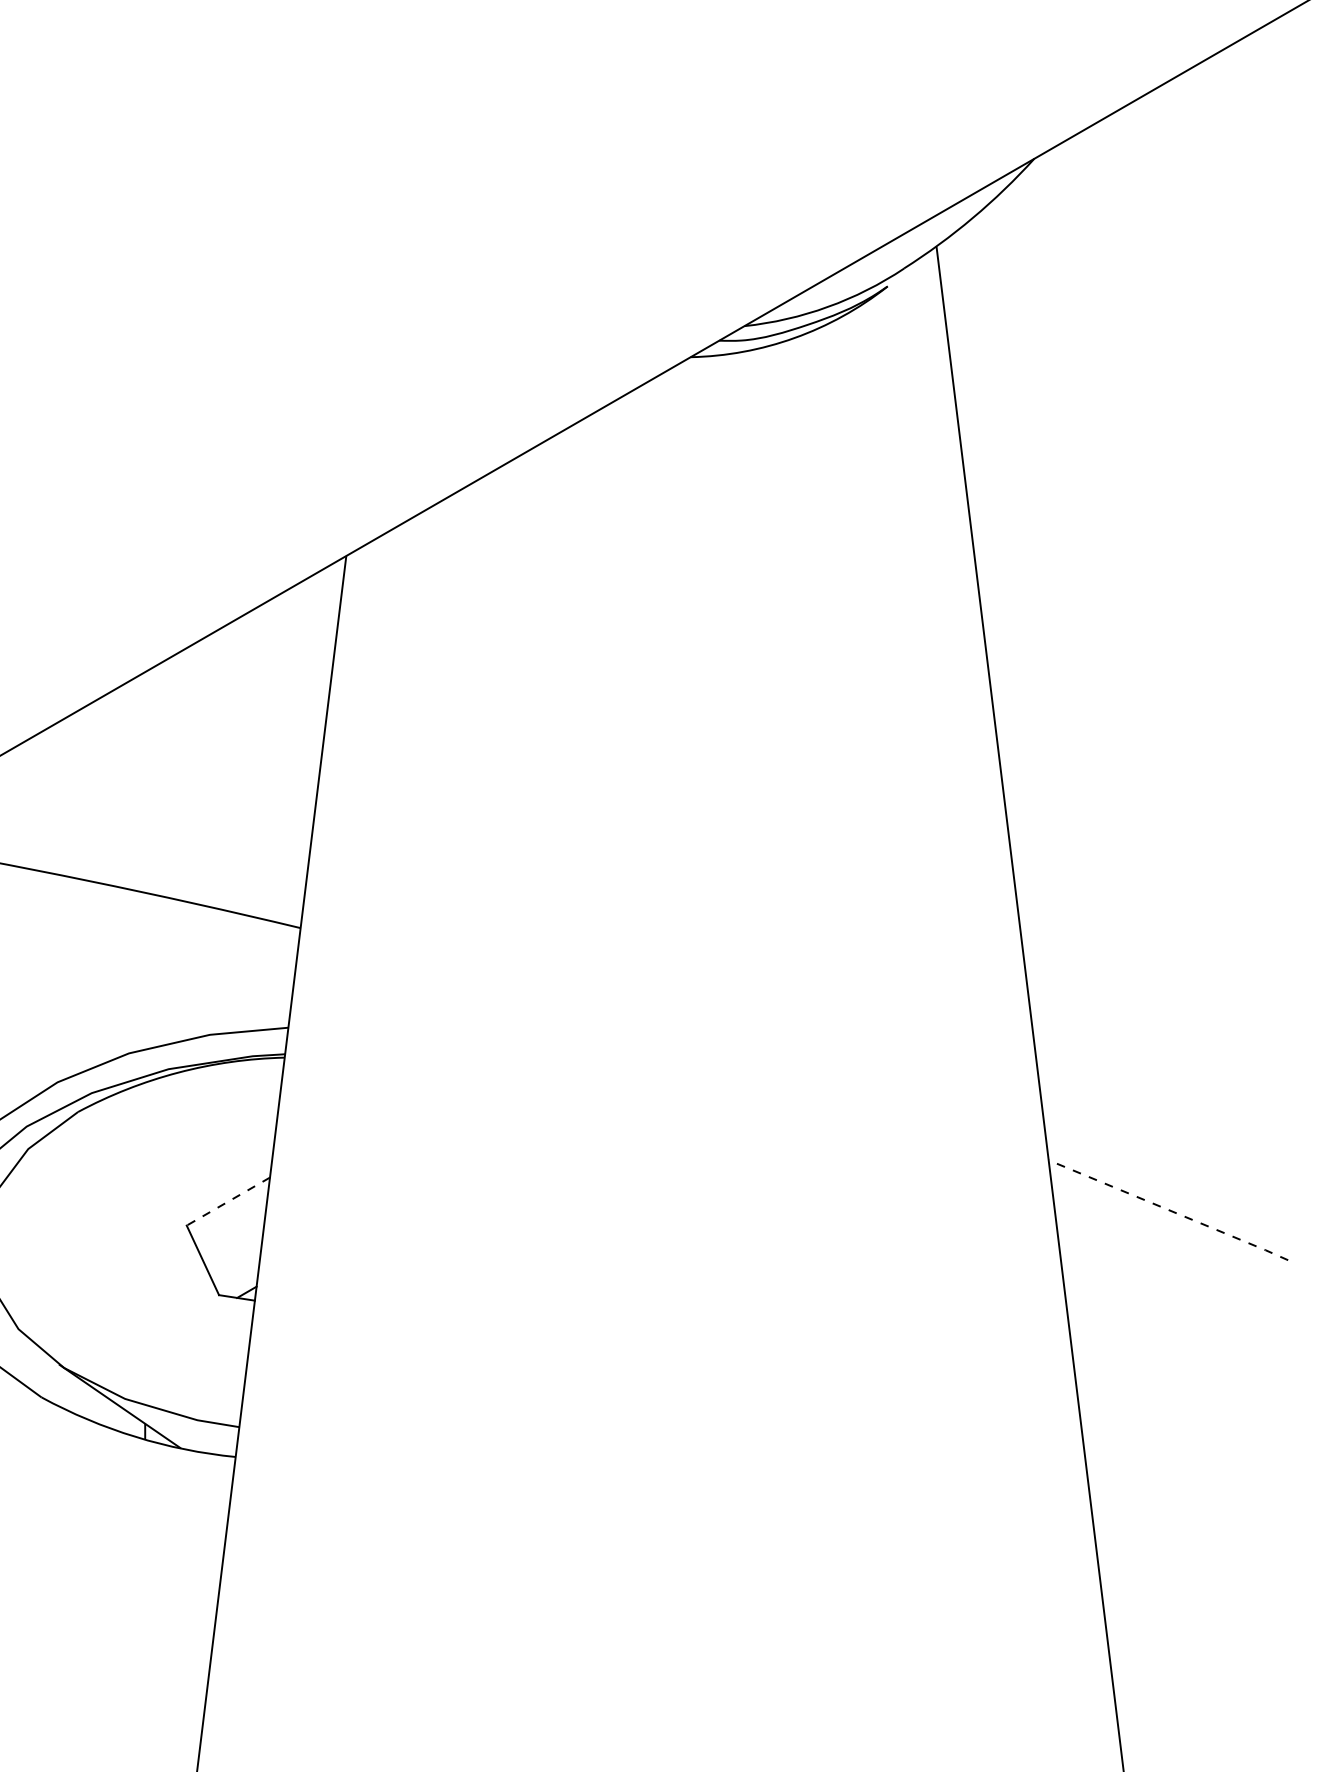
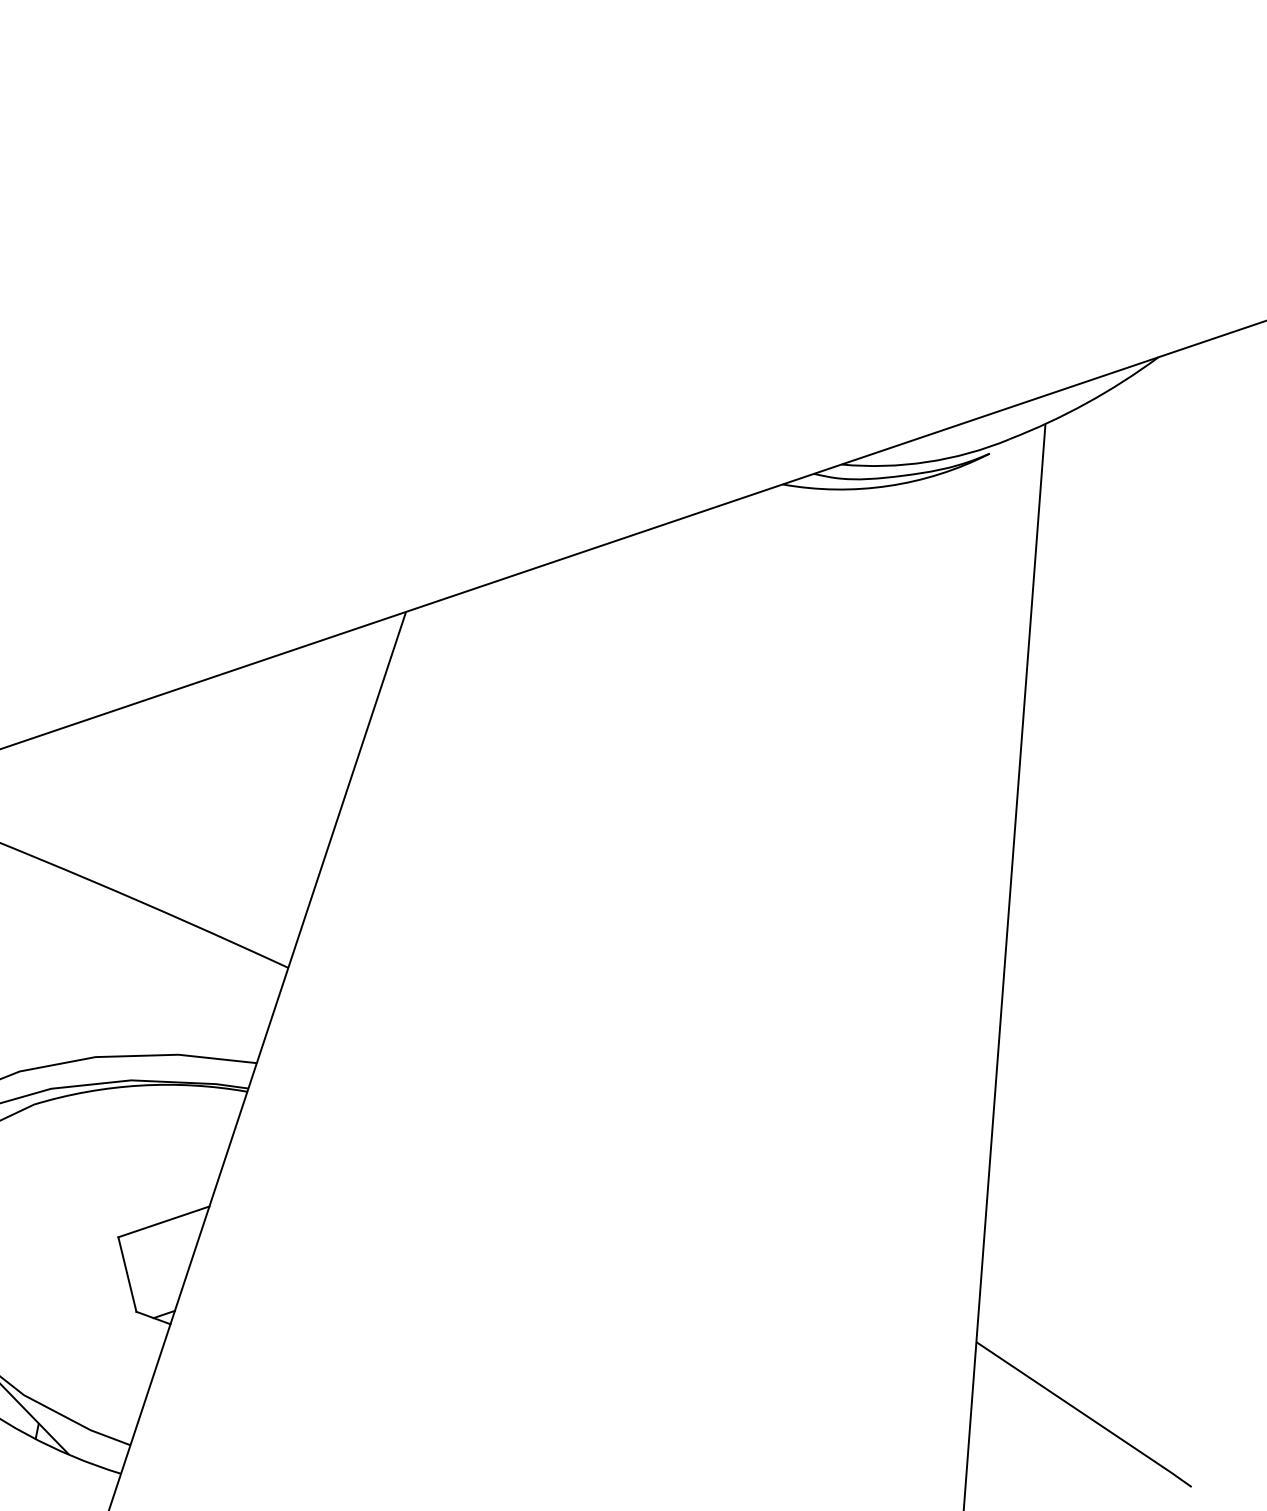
line: (227, 1201) -> (163, 1221), dashed -> solid
line: (1168, 1210) -> (1084, 1414), dashed -> solid

